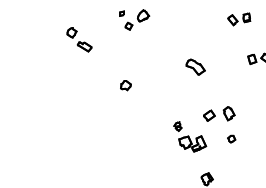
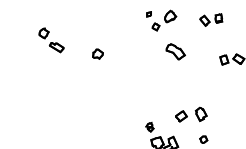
part: (134, 19) -> (161, 20), moved
part: (195, 66) -> (175, 51), moved
part: (125, 85) -> (97, 54), moved

